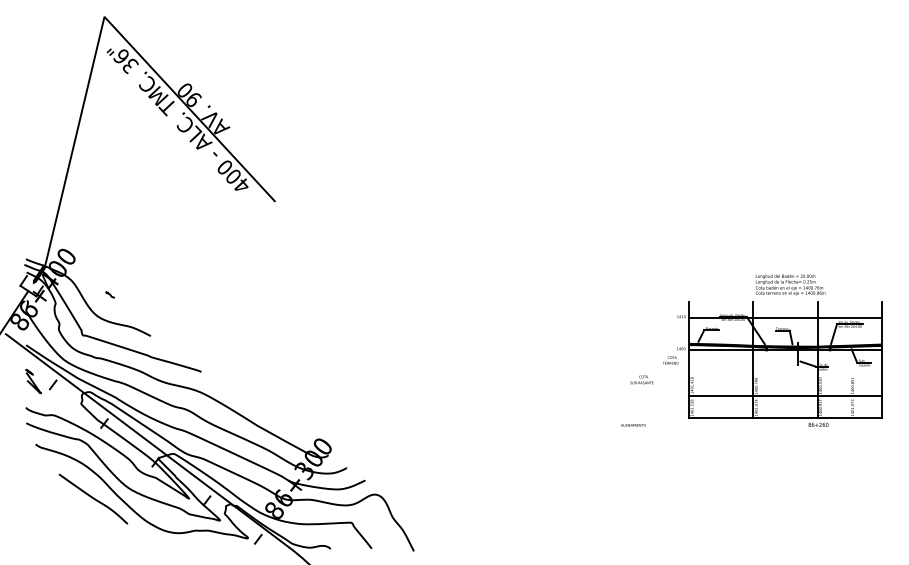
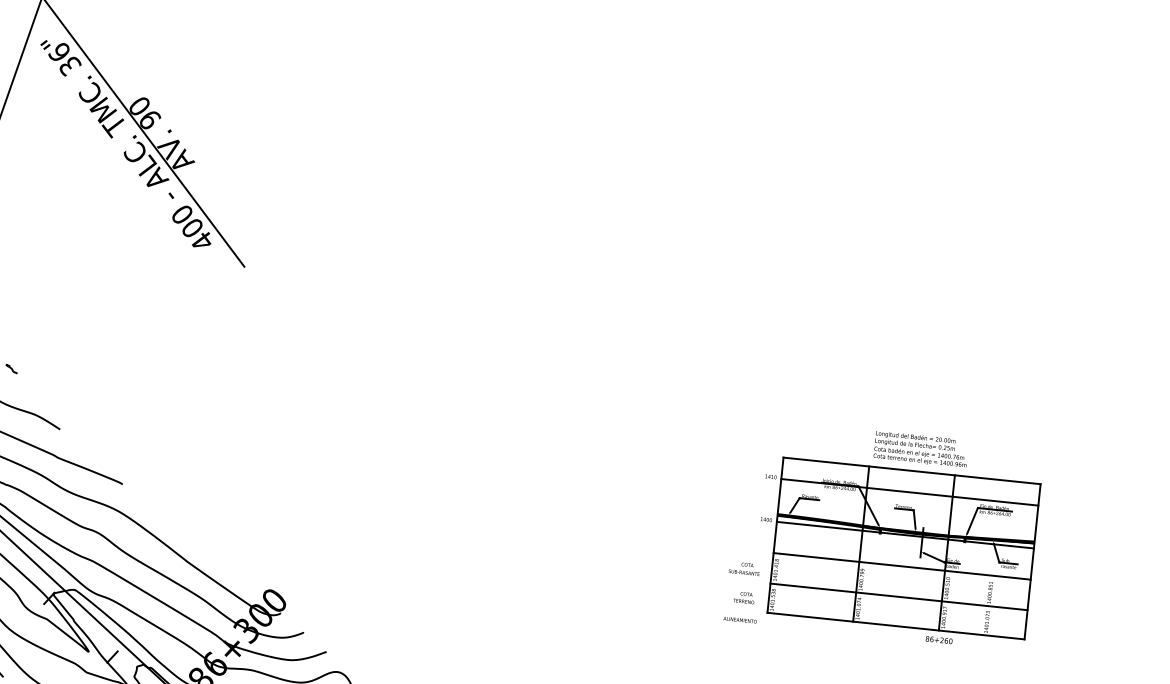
line: (785, 301) -> (912, 470), added
text: (670, 360) -> (743, 597), moved
line: (785, 373) -> (902, 566), added
text: (641, 379) -> (744, 568), moved
text: (633, 425) -> (740, 620), moved

